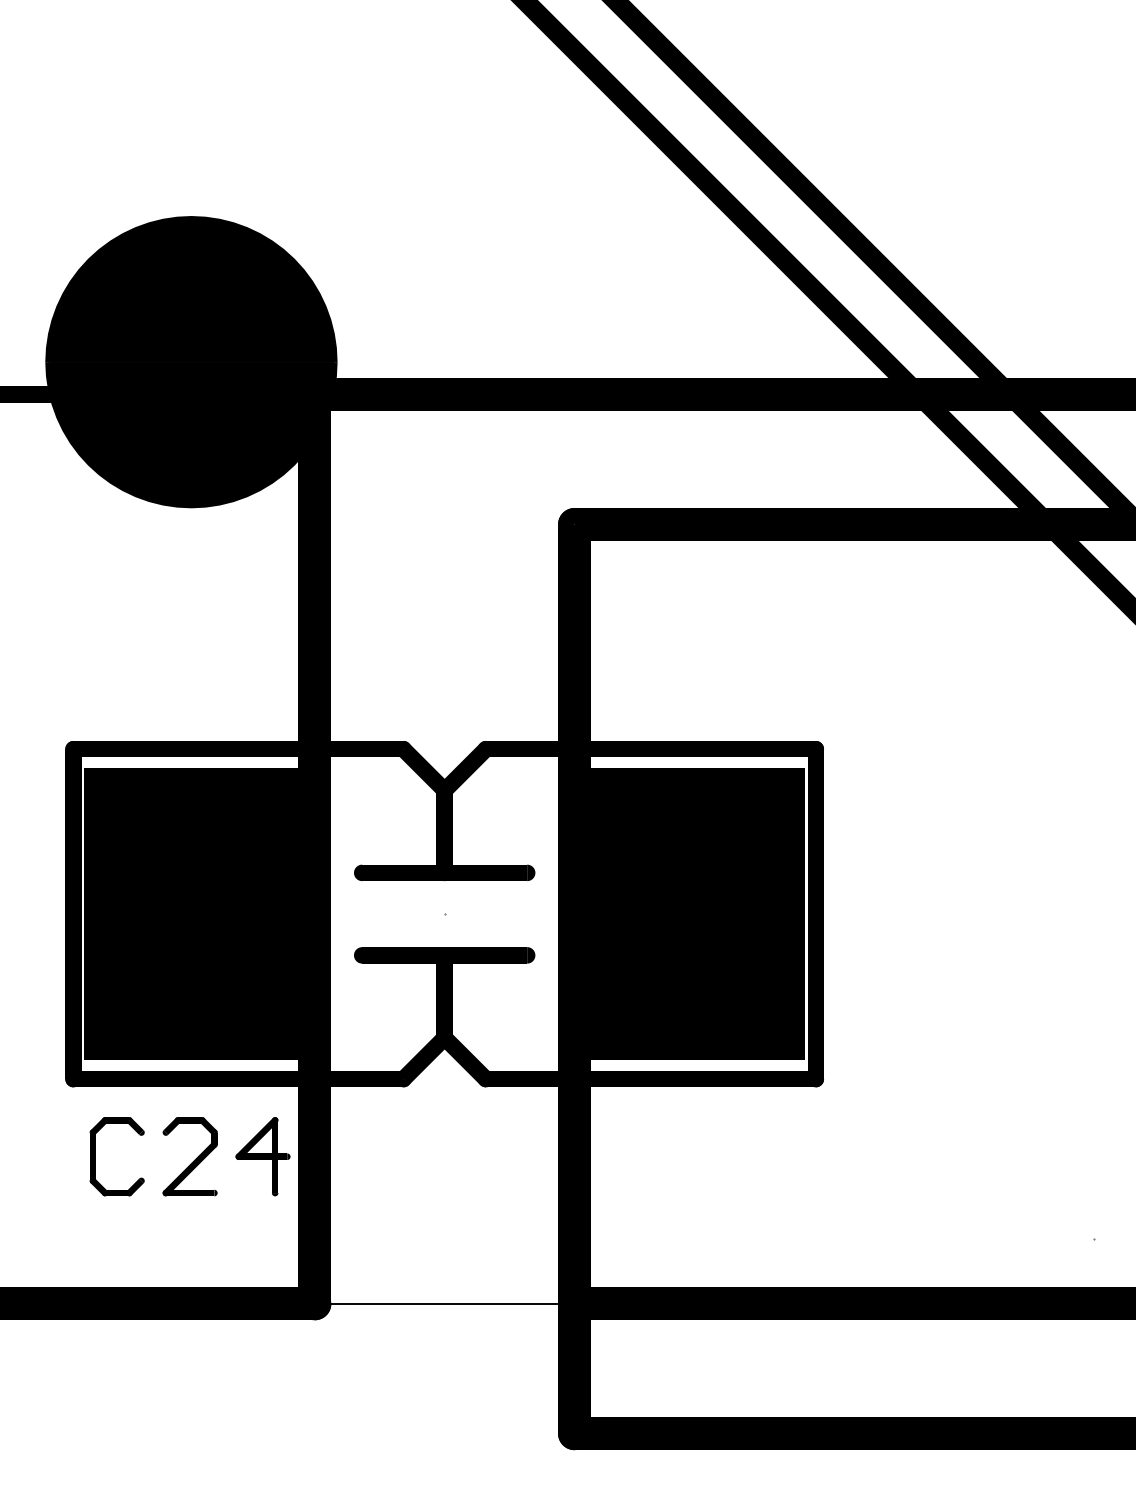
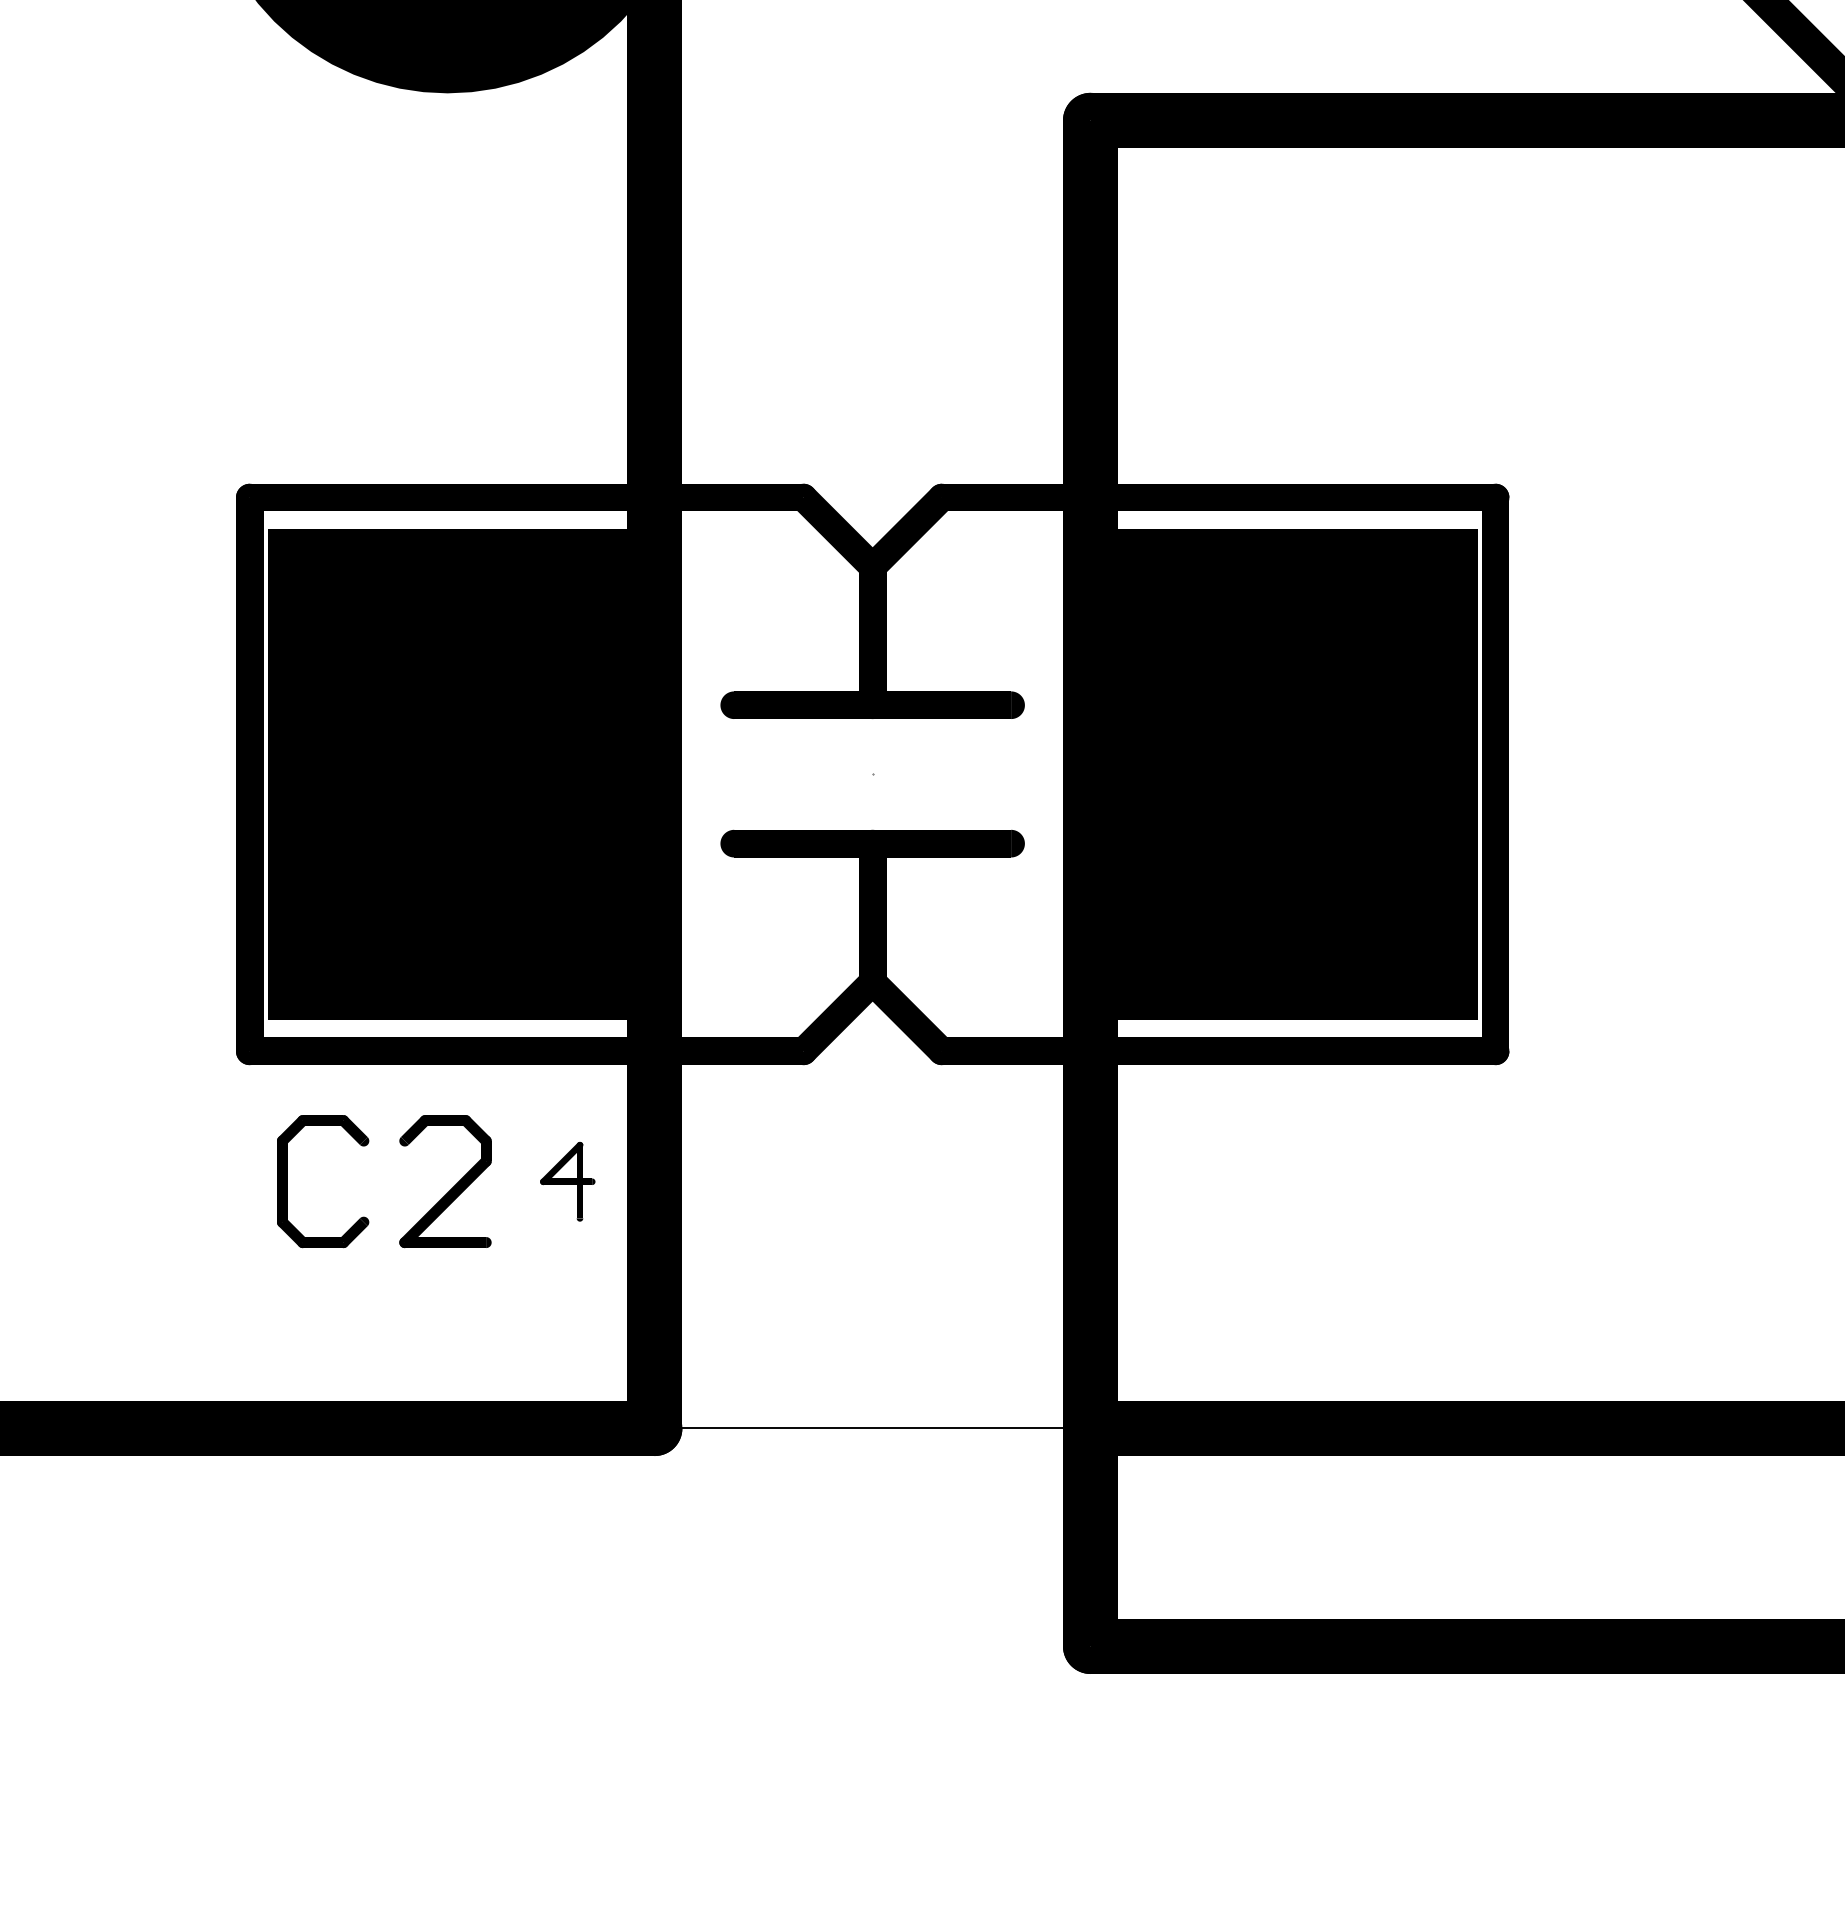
part: (262, 1156) -> (566, 1181), size x0.6

